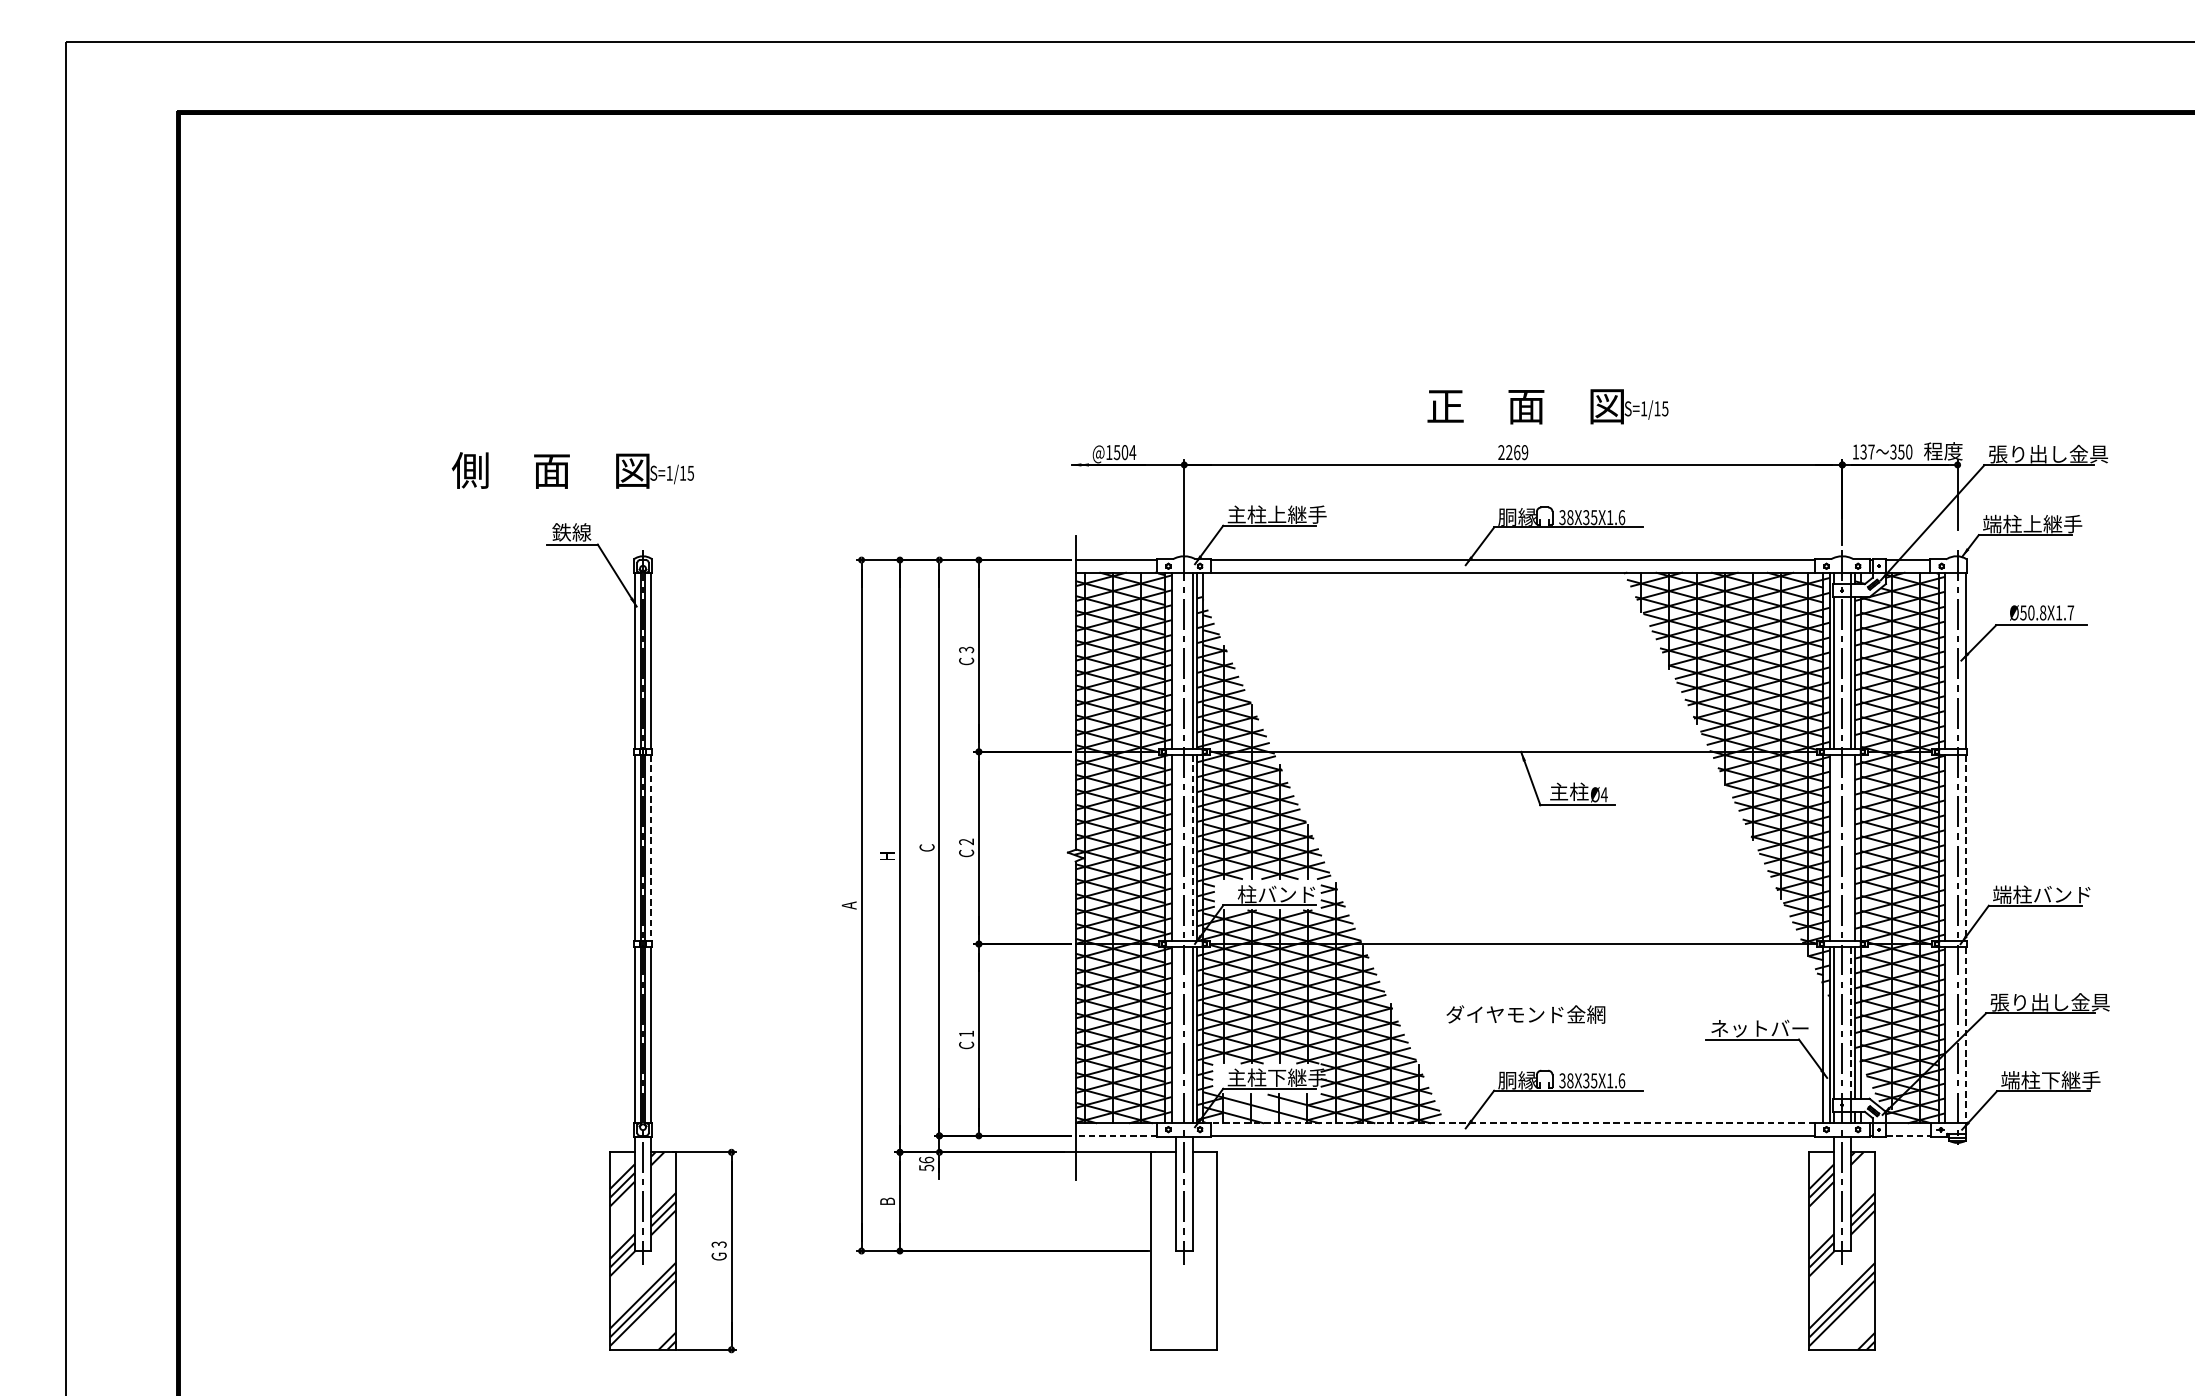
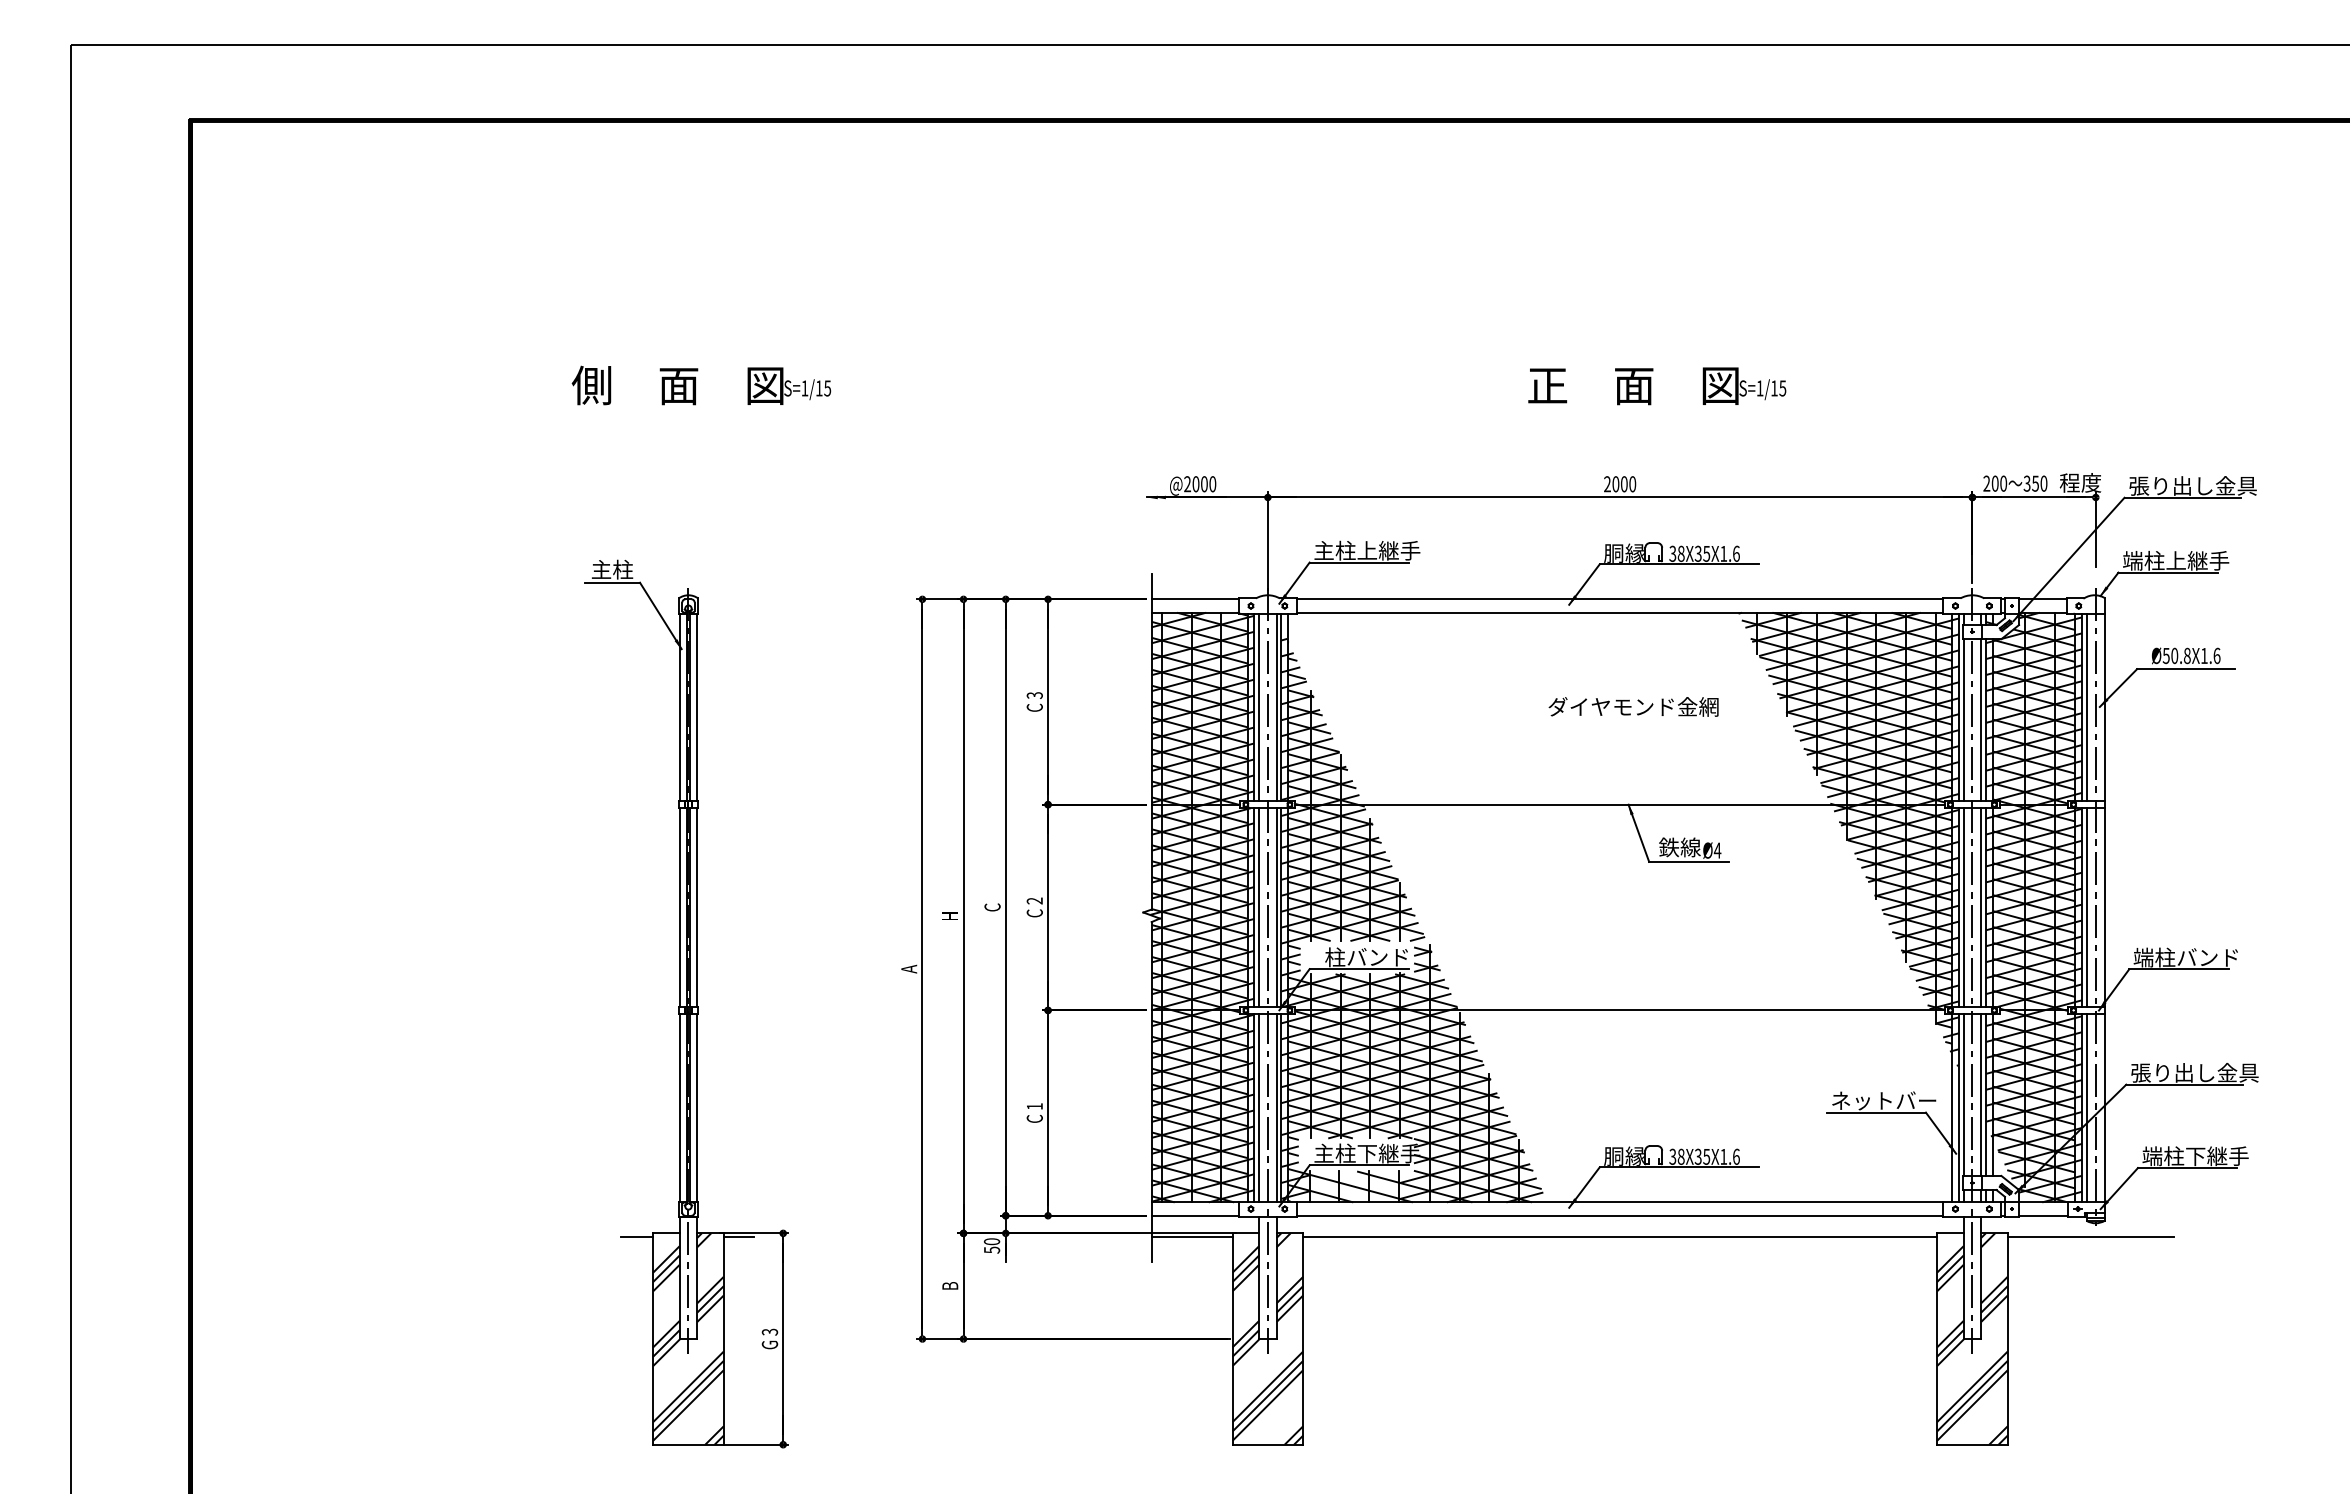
text: (1548, 407) -> (1657, 386), moved
text: (1863, 451) -> (1995, 483), 137 -> 200
text: (1121, 452) -> (1200, 484), @1504 -> @2000
text: (1517, 452) -> (1624, 484), 2269 -> 2000
text: (573, 470) -> (701, 385), moved
text: (572, 532) -> (612, 569), 鉄線 -> 主柱
text: (2070, 612) -> (2216, 655), Ø50.8X1.7 -> Ø50.8X1.6
line: (1176, 661) -> (1259, 707), added
line: (1948, 661) -> (2086, 707), added
text: (1568, 791) -> (1679, 847), 主柱 -> 鉄線
line: (1176, 847) -> (1259, 907), added
line: (1834, 847) -> (1963, 907), added
line: (1850, 847) -> (1981, 907), added
line: (1948, 847) -> (2086, 907), added
line: (651, 848) -> (697, 908), dashed -> solid
line: (1192, 848) -> (1276, 908), dashed -> solid
line: (1965, 848) -> (2104, 908), dashed -> solid
text: (1525, 1014) -> (1633, 706), moved
line: (1850, 1023) -> (1981, 1095), dashed -> solid
line: (1176, 1034) -> (1259, 1107), added
line: (1948, 1034) -> (2086, 1107), added
line: (1965, 1034) -> (2104, 1107), dashed -> solid
line: (1512, 1123) -> (1619, 1202), dashed -> solid
line: (1116, 1135) -> (1195, 1215), dashed -> solid
line: (1908, 1135) -> (2043, 1215), dashed -> solid
line: (594, 1155) -> (636, 1236), added
line: (689, 1155) -> (738, 1236), added
line: (1112, 1155) -> (1191, 1236), added
line: (1513, 1155) -> (1620, 1236), added
line: (1952, 1155) -> (2090, 1236), added
text: (926, 1159) -> (991, 1241), 56 -> 50
hatch: (1183, 1250) -> (1267, 1338), added

